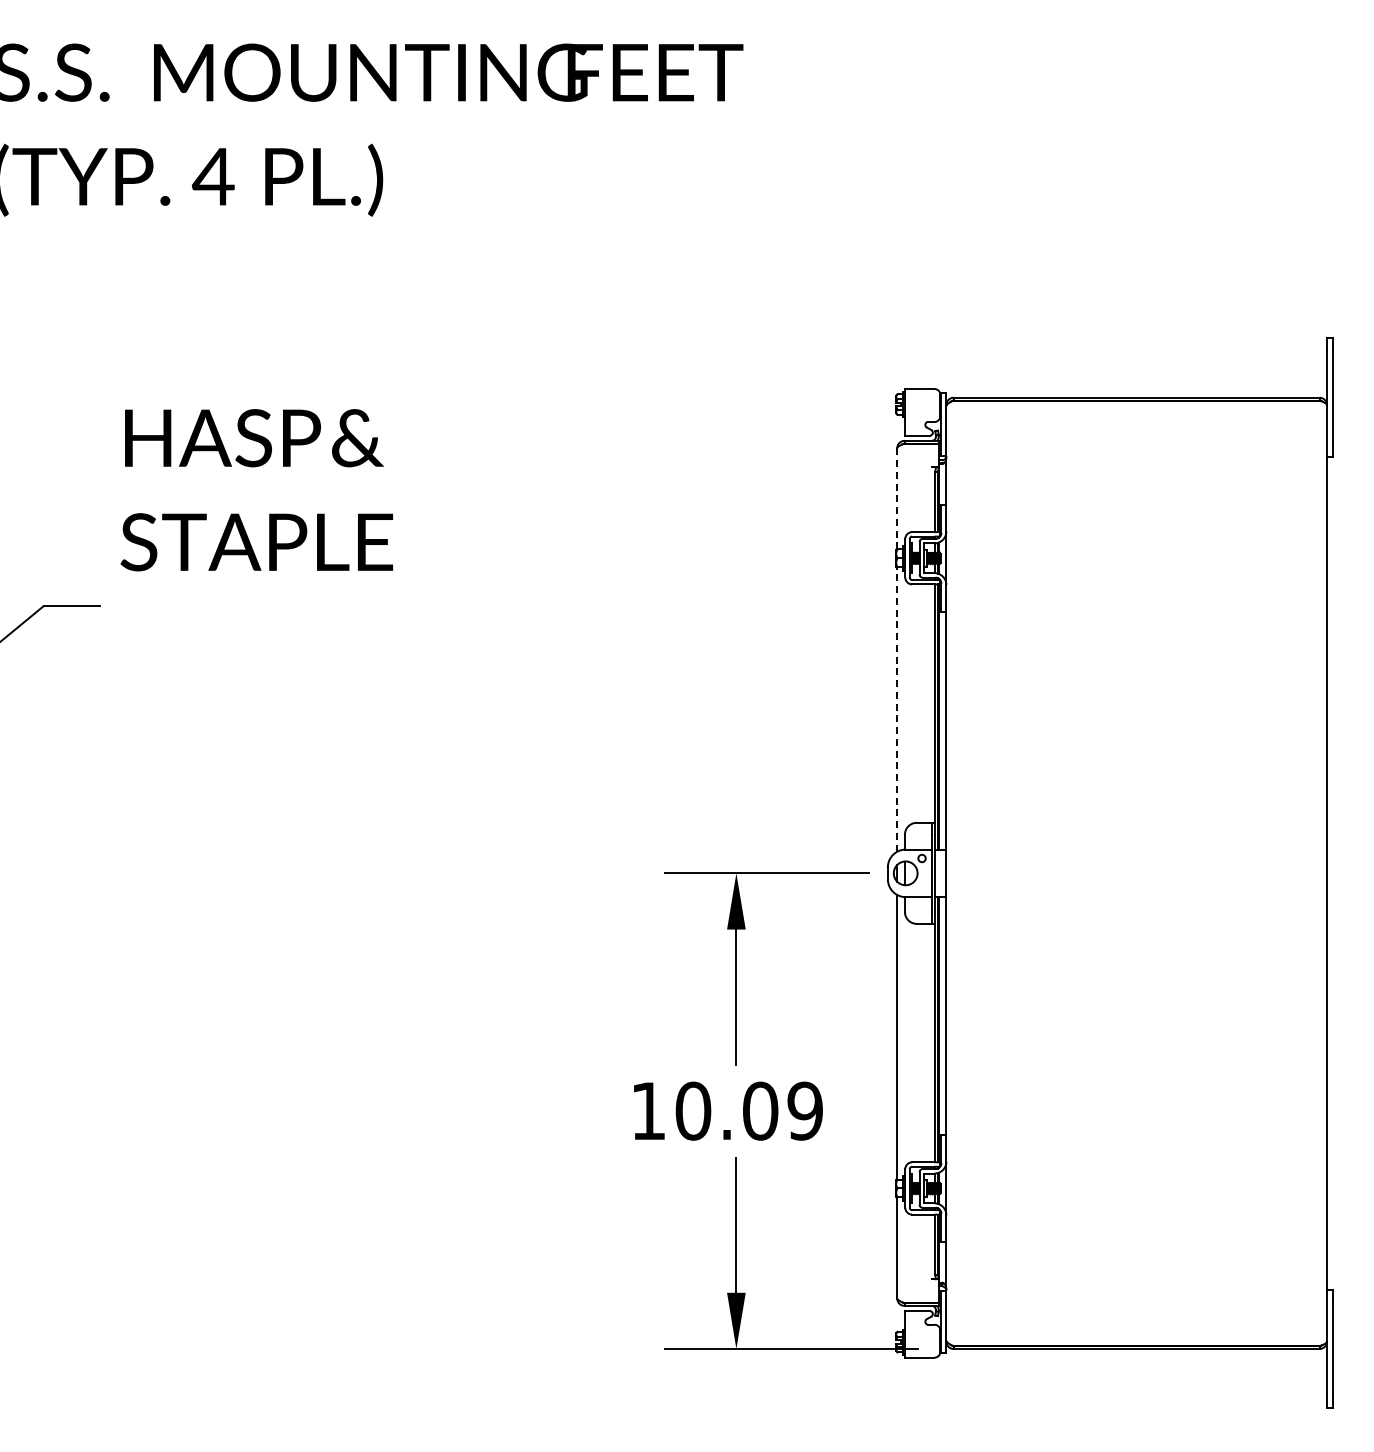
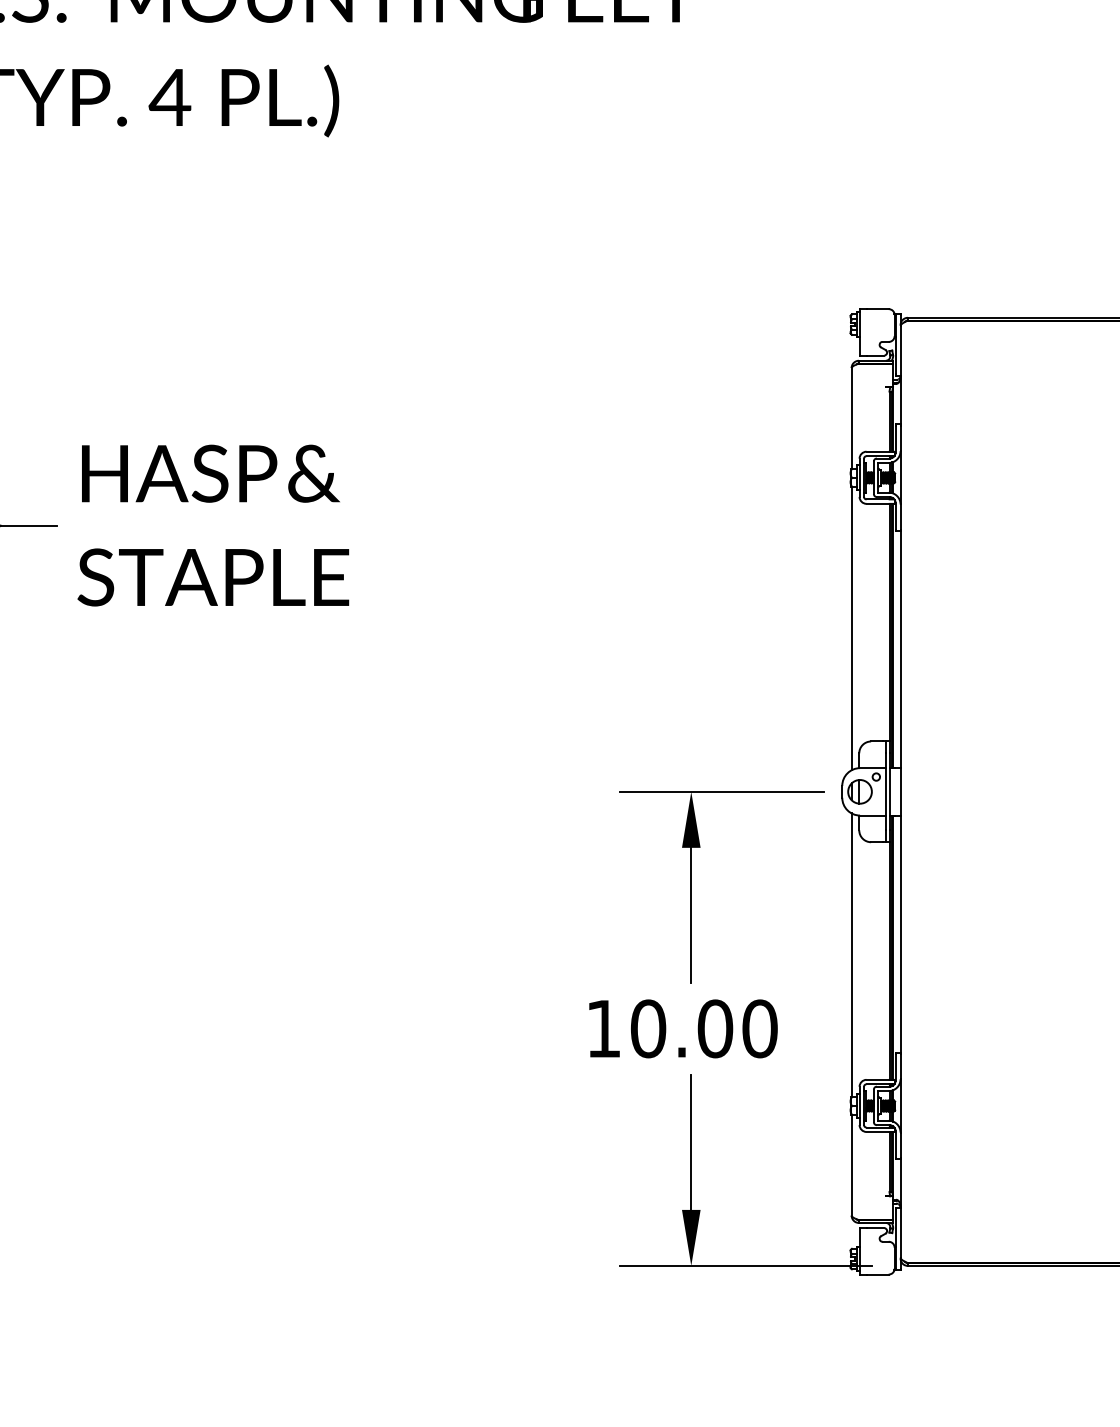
text: (256, 490) -> (212, 525), moved
line: (897, 498) -> (851, 418), dashed -> solid
line: (897, 708) -> (851, 627), dashed -> solid
text: (805, 1110) -> (760, 1028), 10.09 -> 10.00

